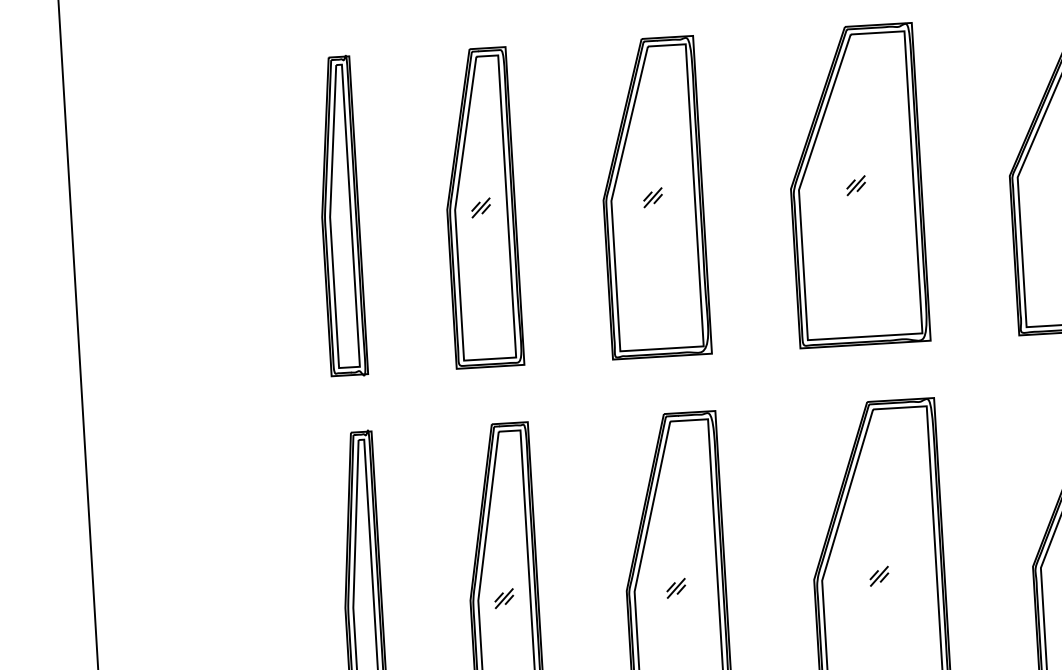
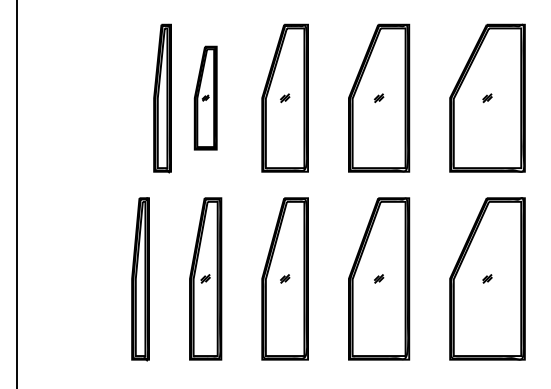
part: (480, 206) -> (205, 97), size x0.7
part: (340, 216) -> (162, 98), moved

